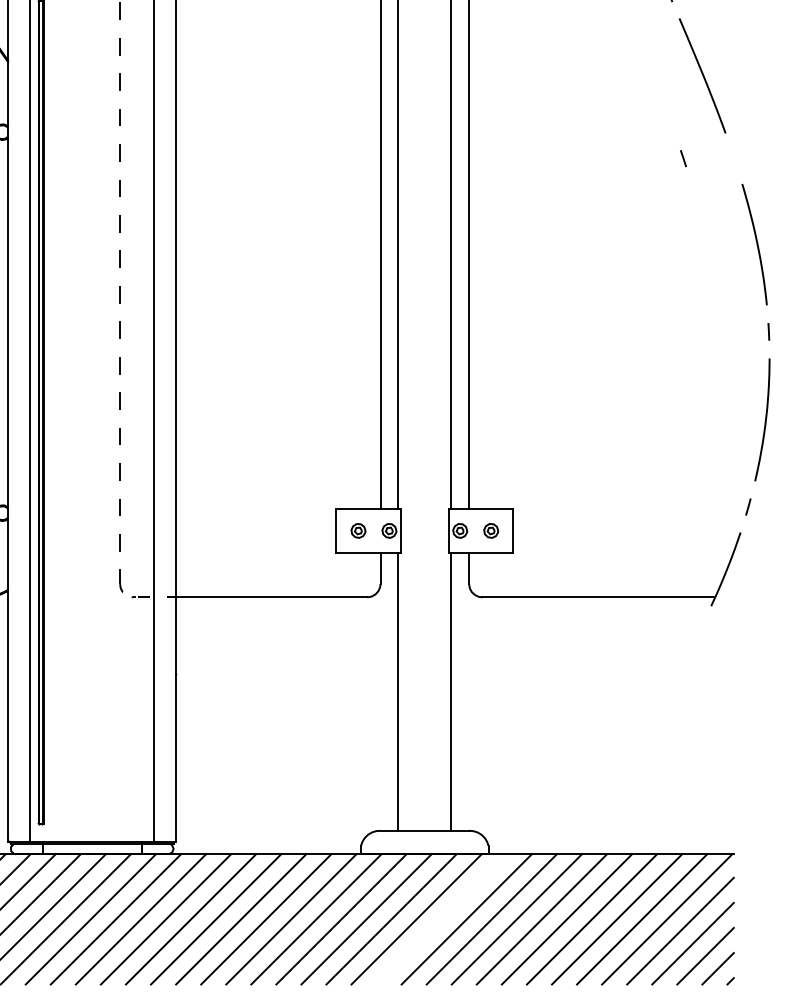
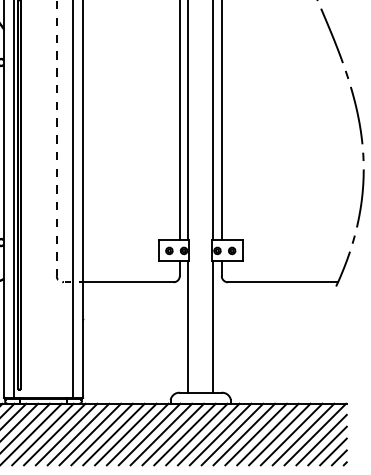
curve: (684, 157) -> (347, 74), moved
line: (441, 919) -> (208, 434), added

